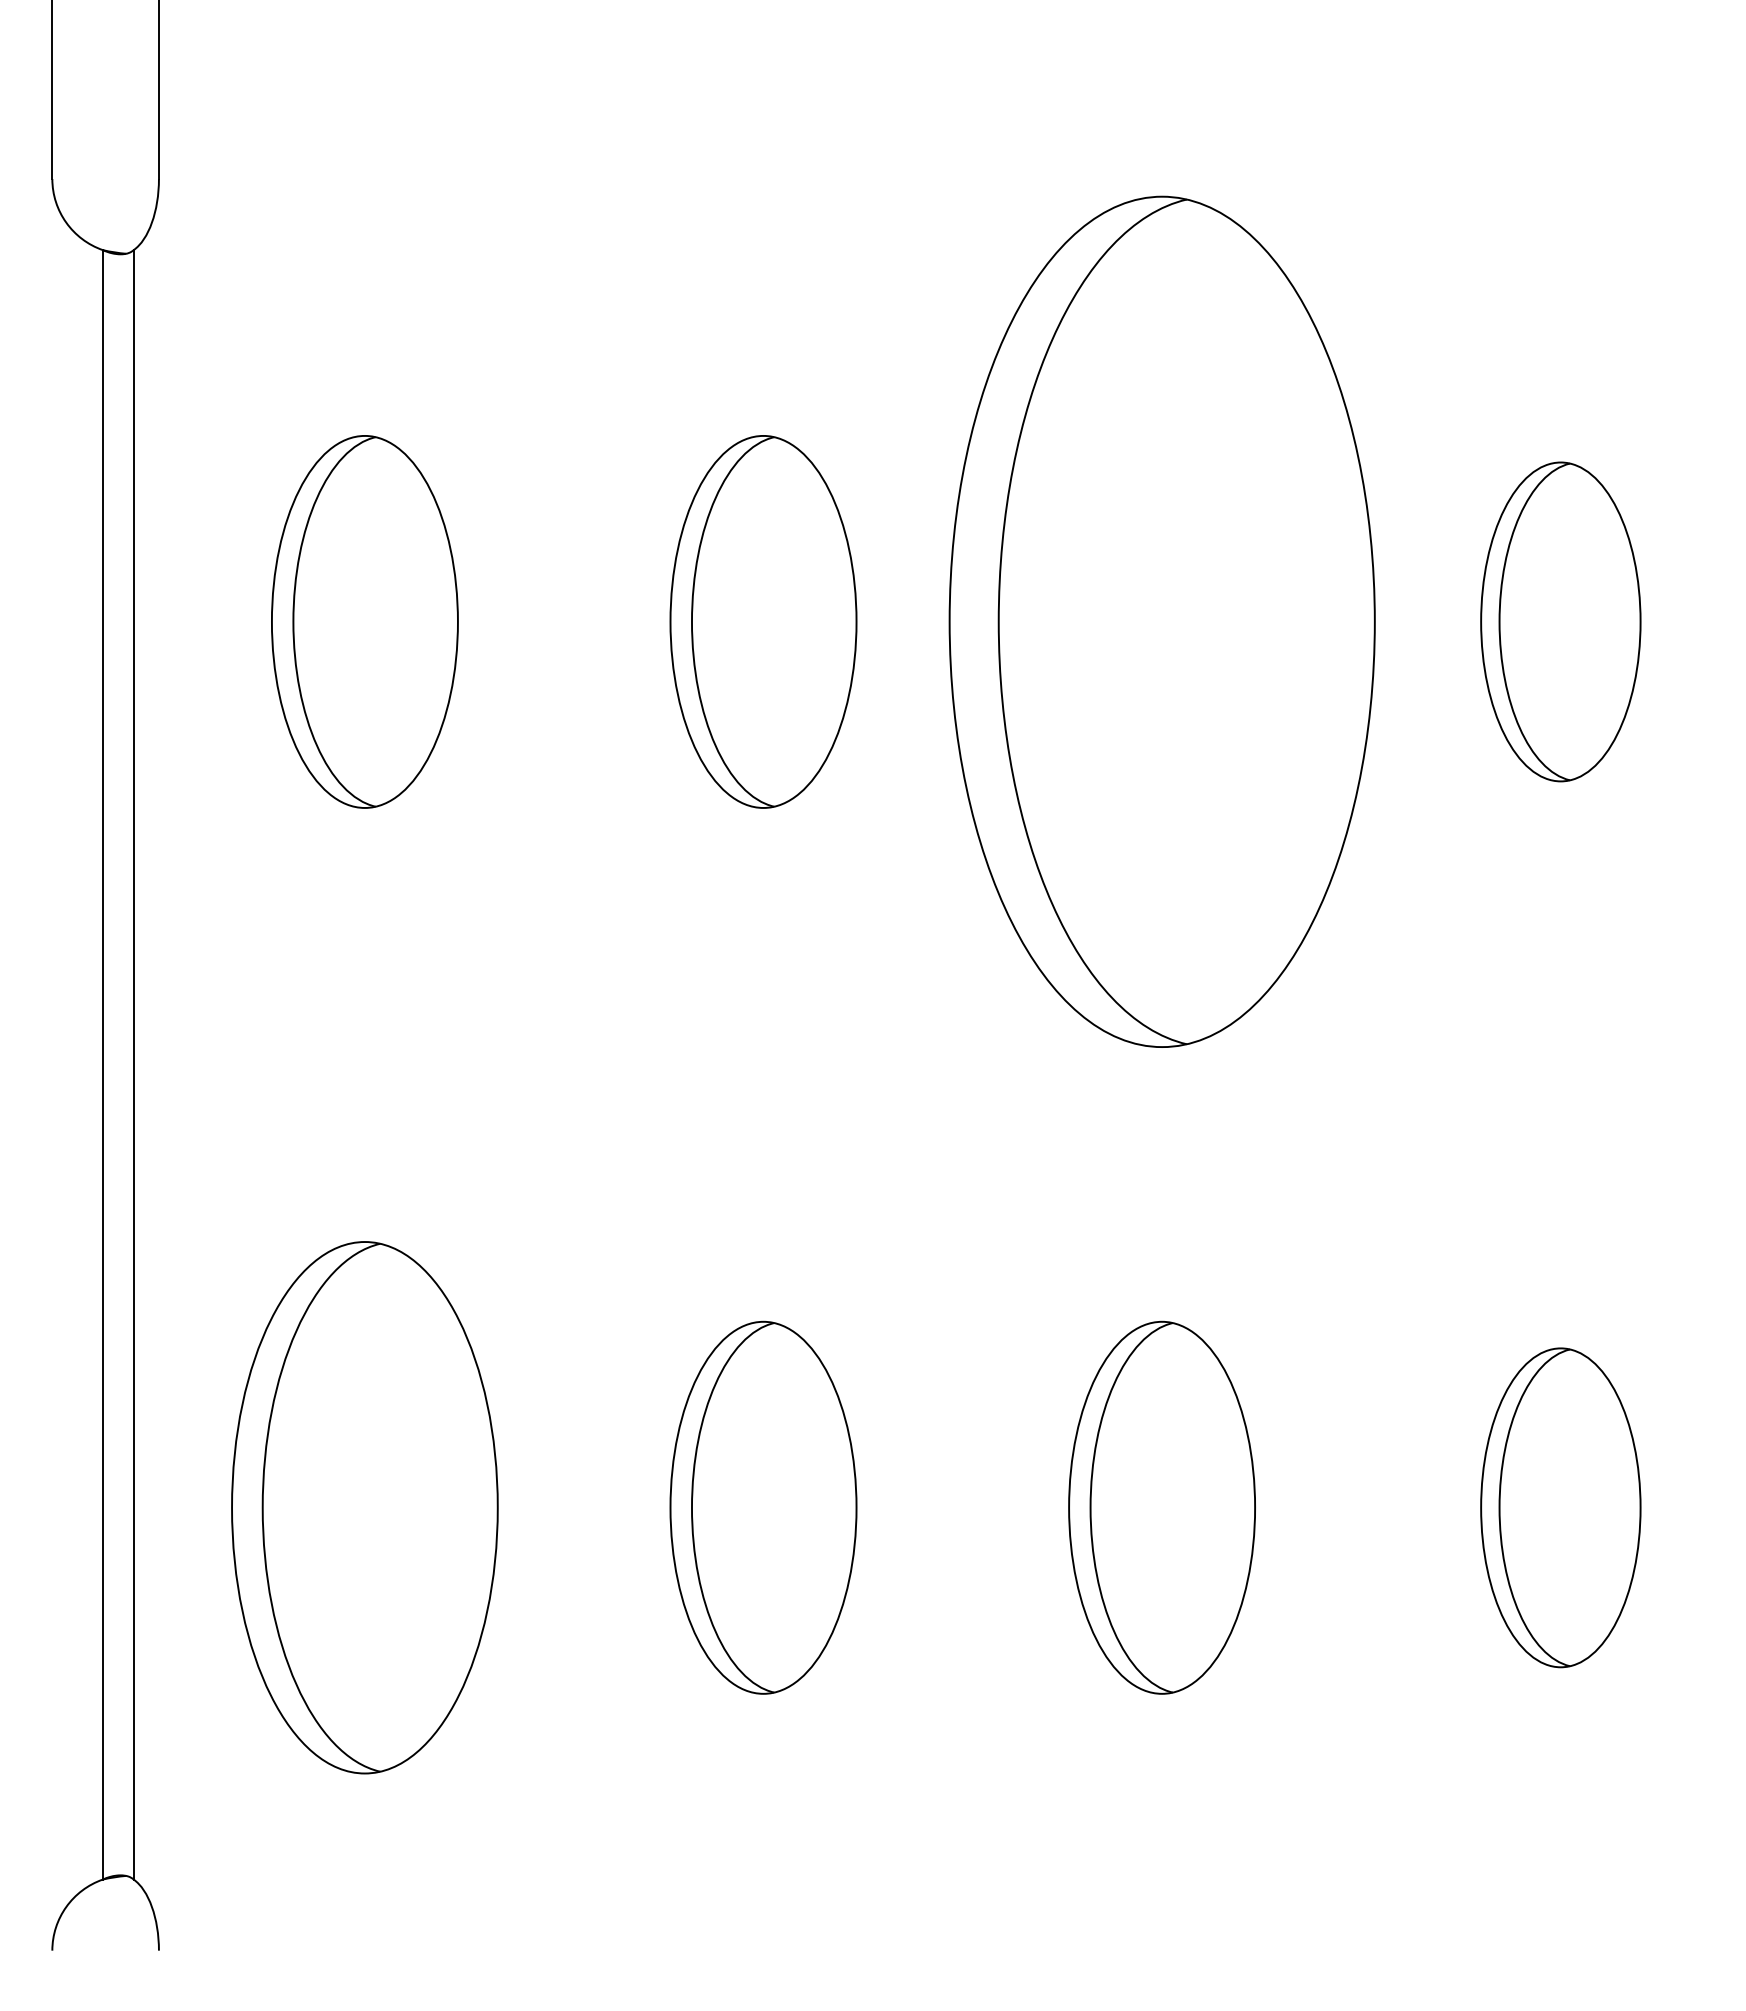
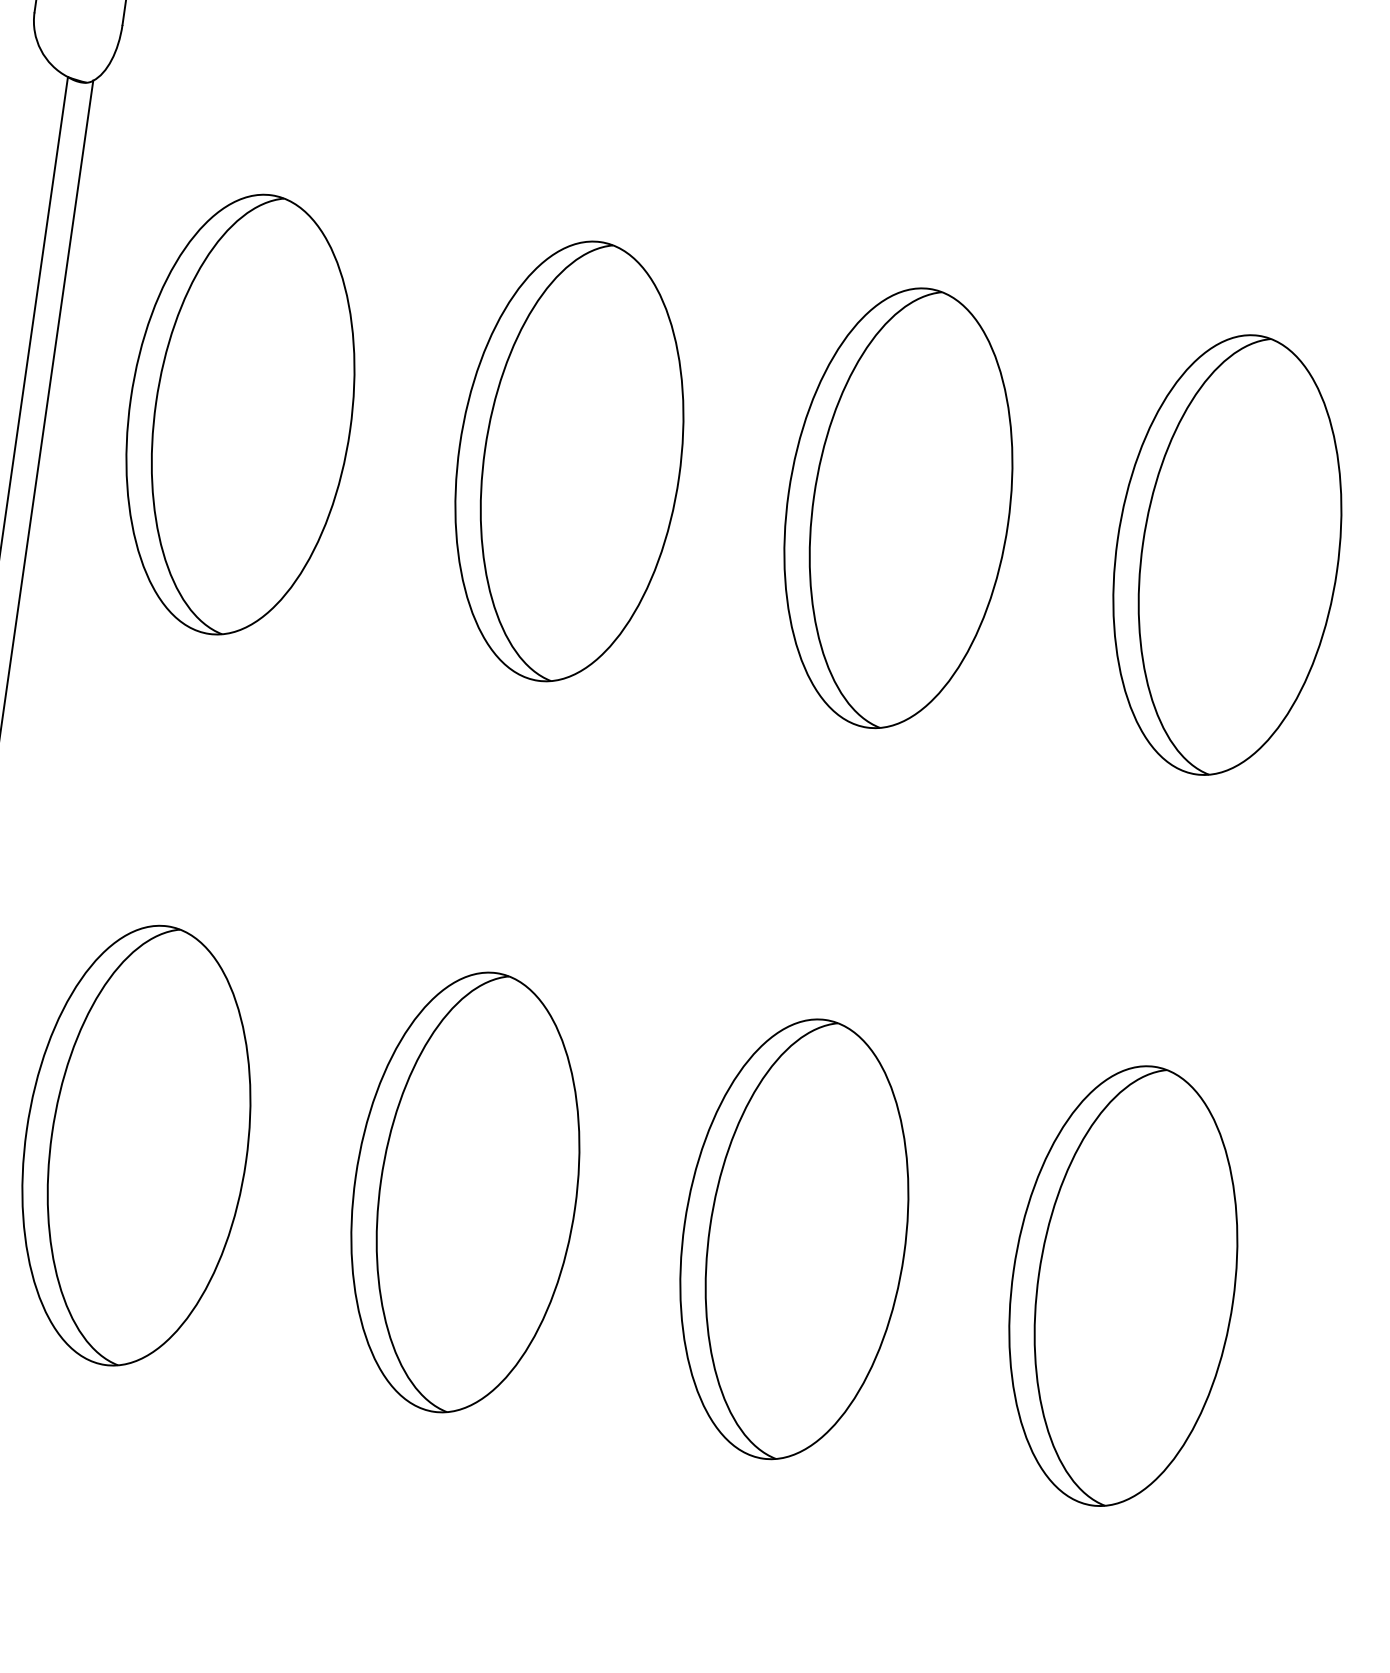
part: (364, 621) -> (240, 414), size x1.43
part: (763, 621) -> (569, 461), size x1.43
part: (1161, 621) -> (897, 507), size x0.62
part: (1560, 621) -> (1227, 554), size x1.67
part: (763, 1507) -> (465, 1192), size x1.43
part: (1161, 1507) -> (793, 1239), size x1.43
part: (1560, 1507) -> (1123, 1285), size x1.67

